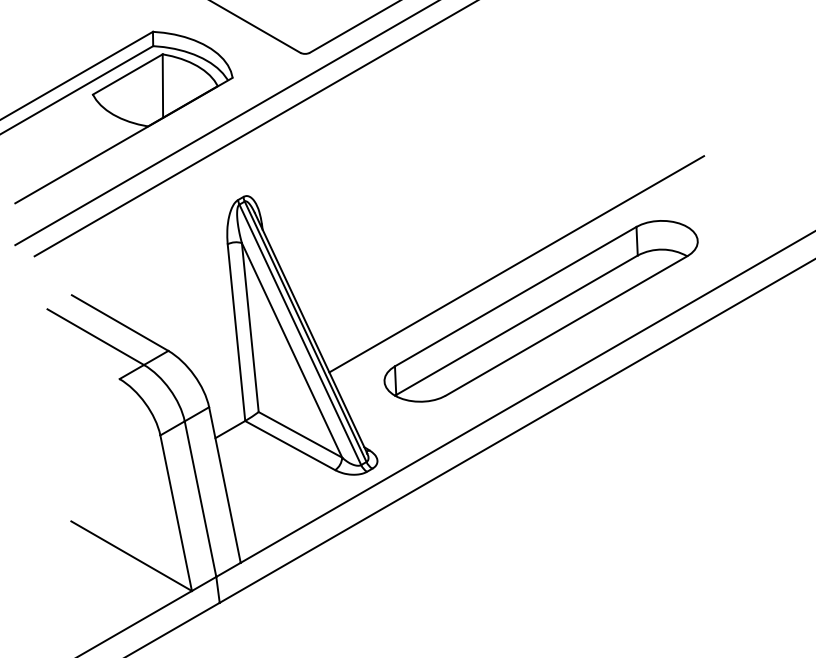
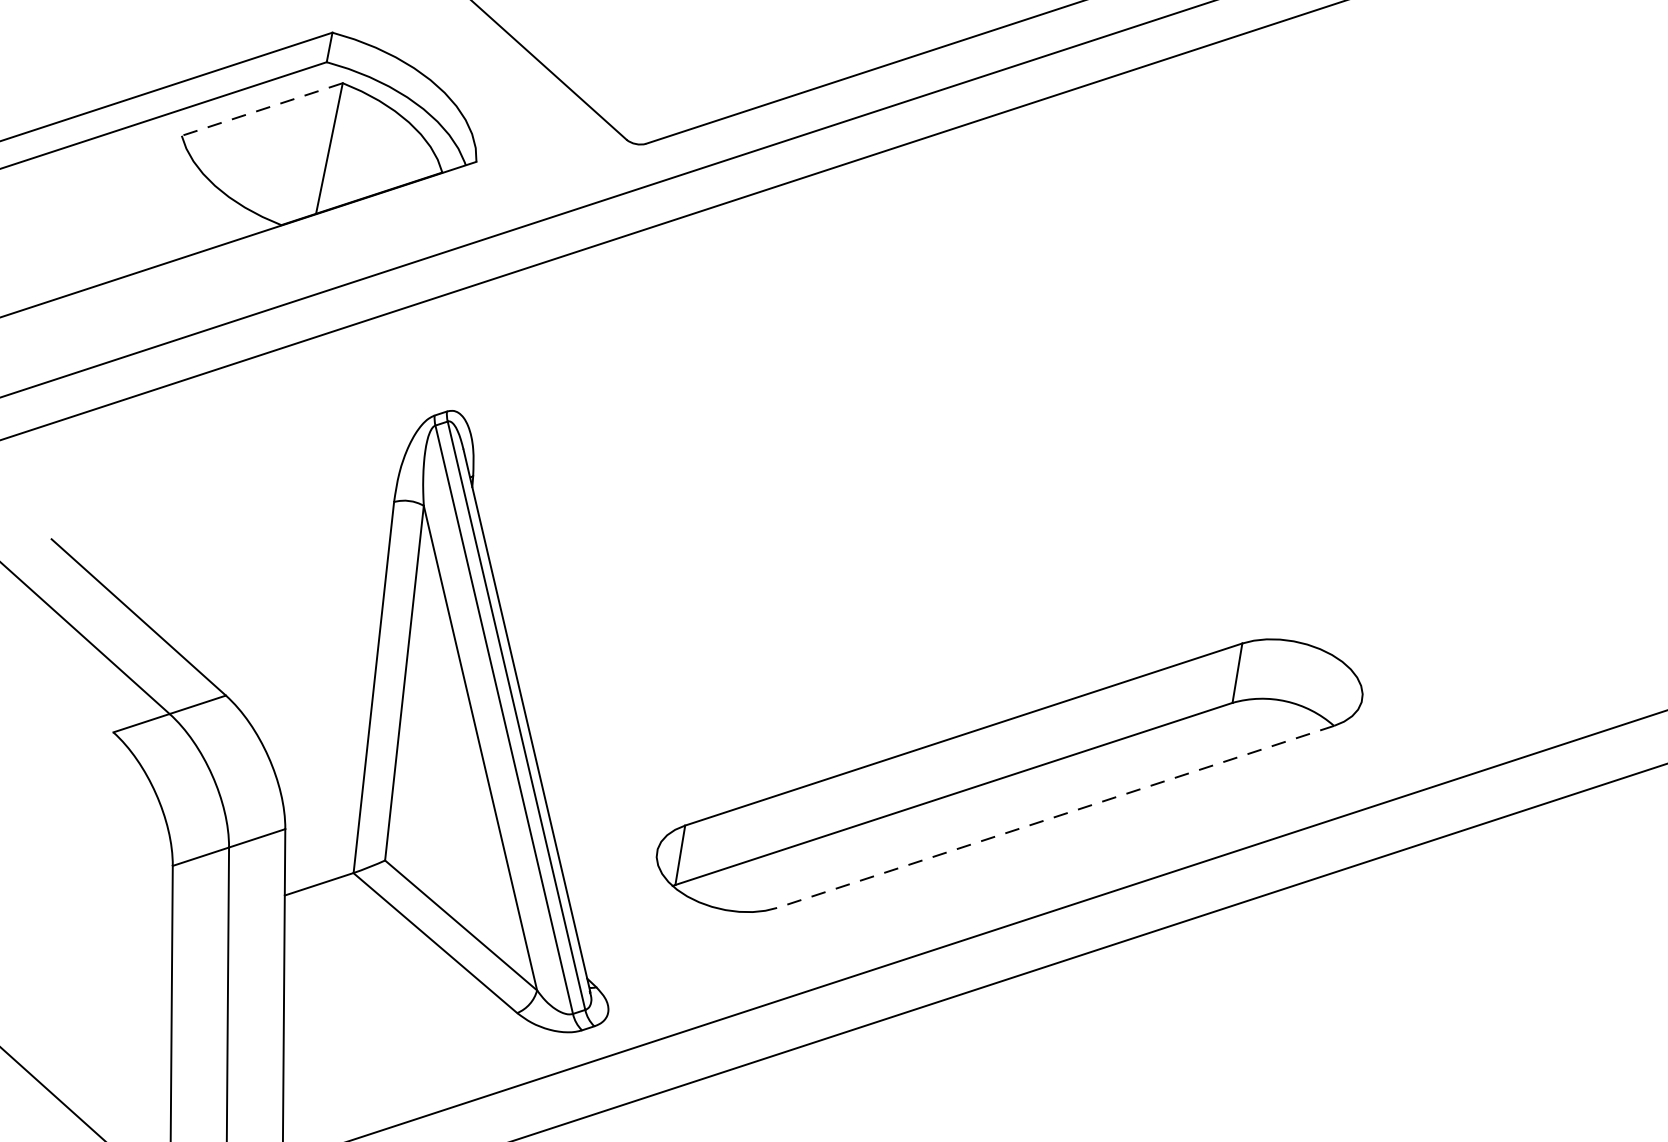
line: (127, 74) -> (261, 109), solid -> dashed
line: (516, 264) -> (979, 668), removed
line: (566, 326) -> (1055, 817), solid -> dashed

